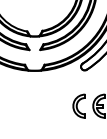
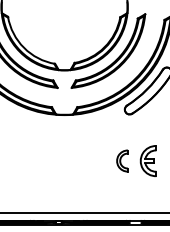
part: (79, 105) -> (122, 160), size x0.7

